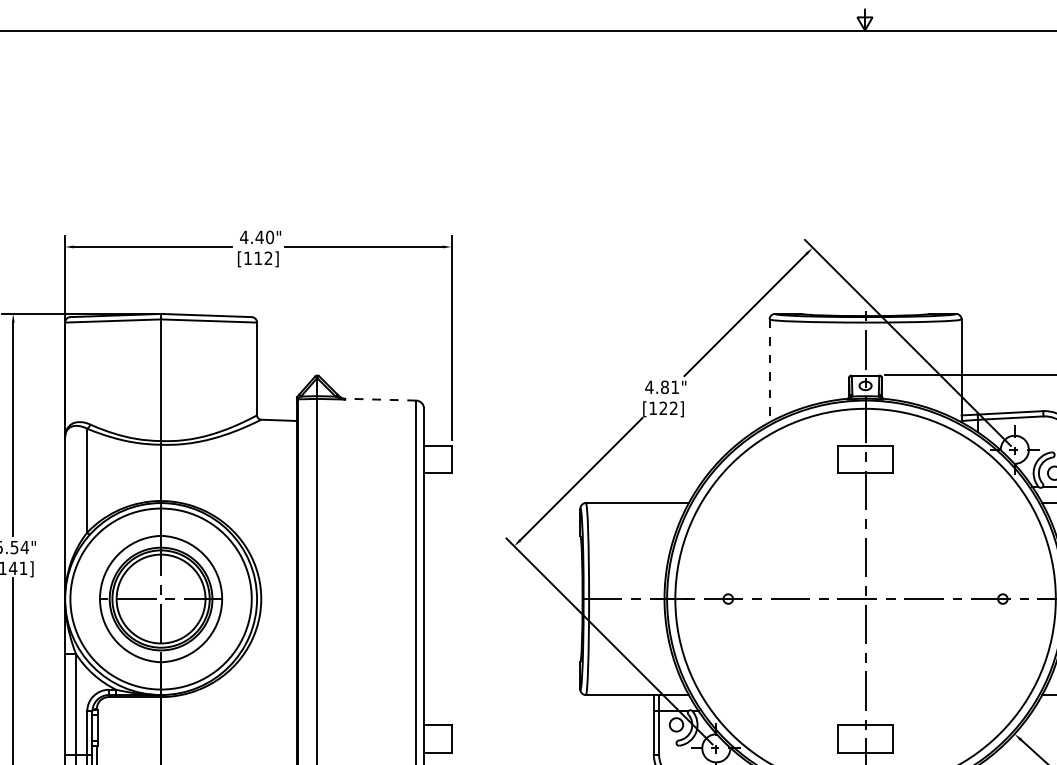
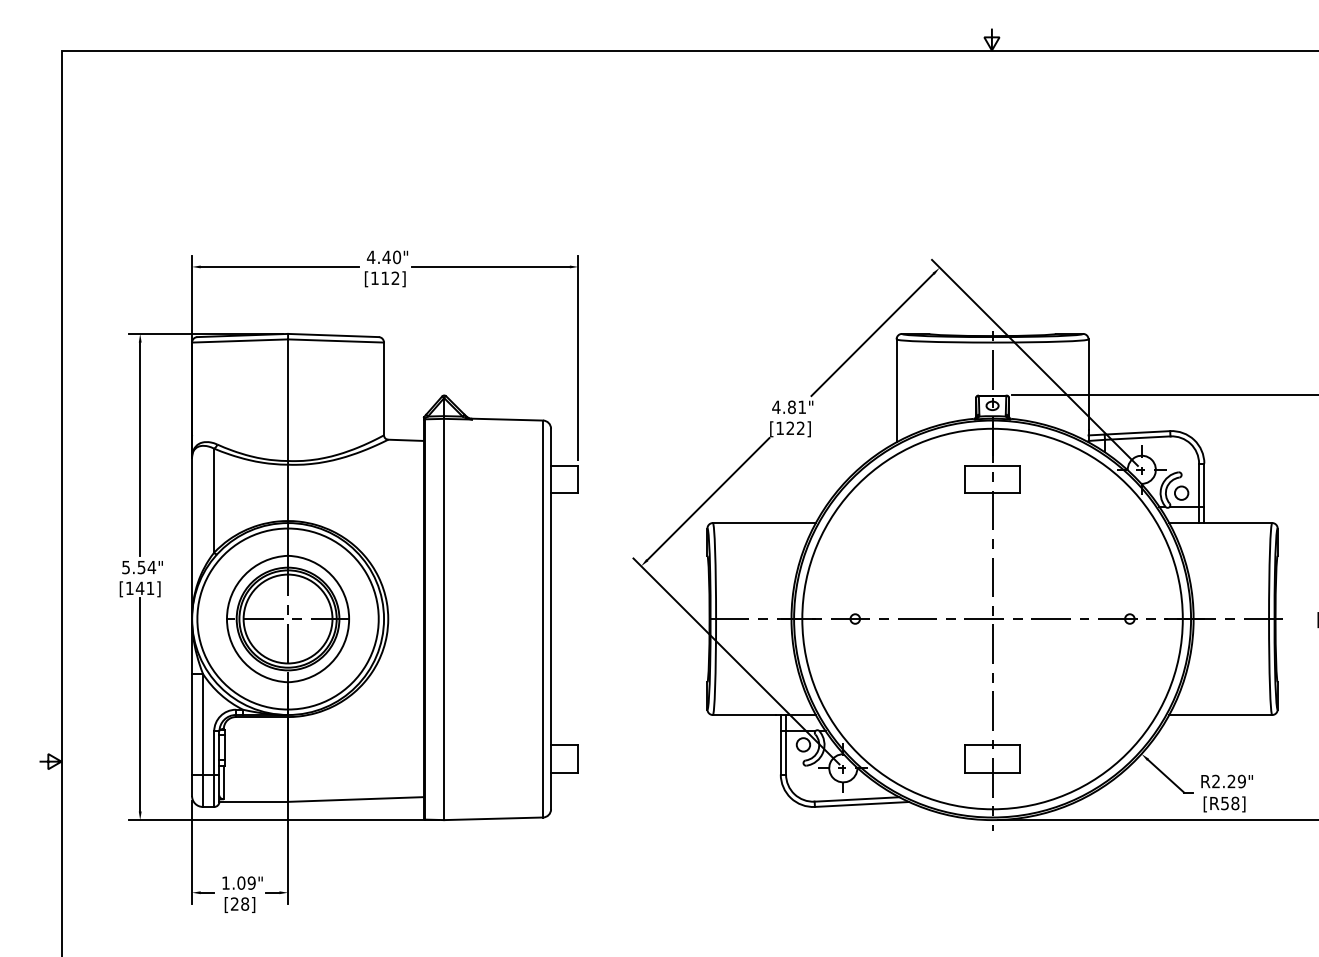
line: (769, 371) -> (896, 391), dashed -> solid
line: (380, 399) -> (507, 419), dashed -> solid

